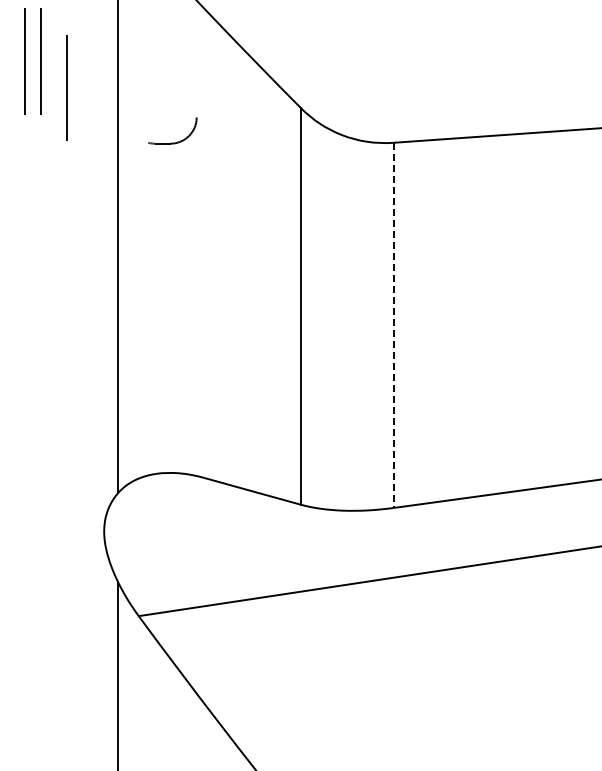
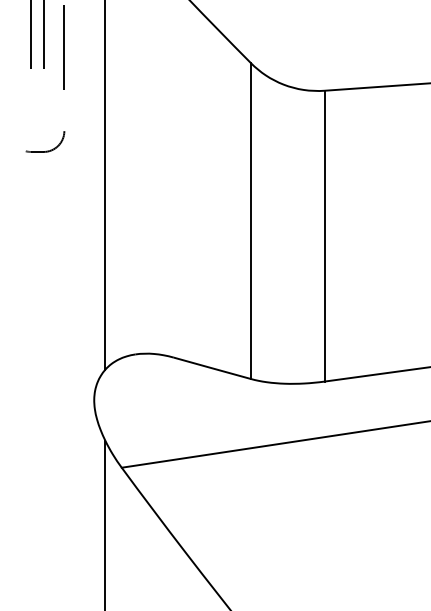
part: (172, 142) -> (45, 151), moved
line: (393, 325) -> (324, 236), dashed -> solid

